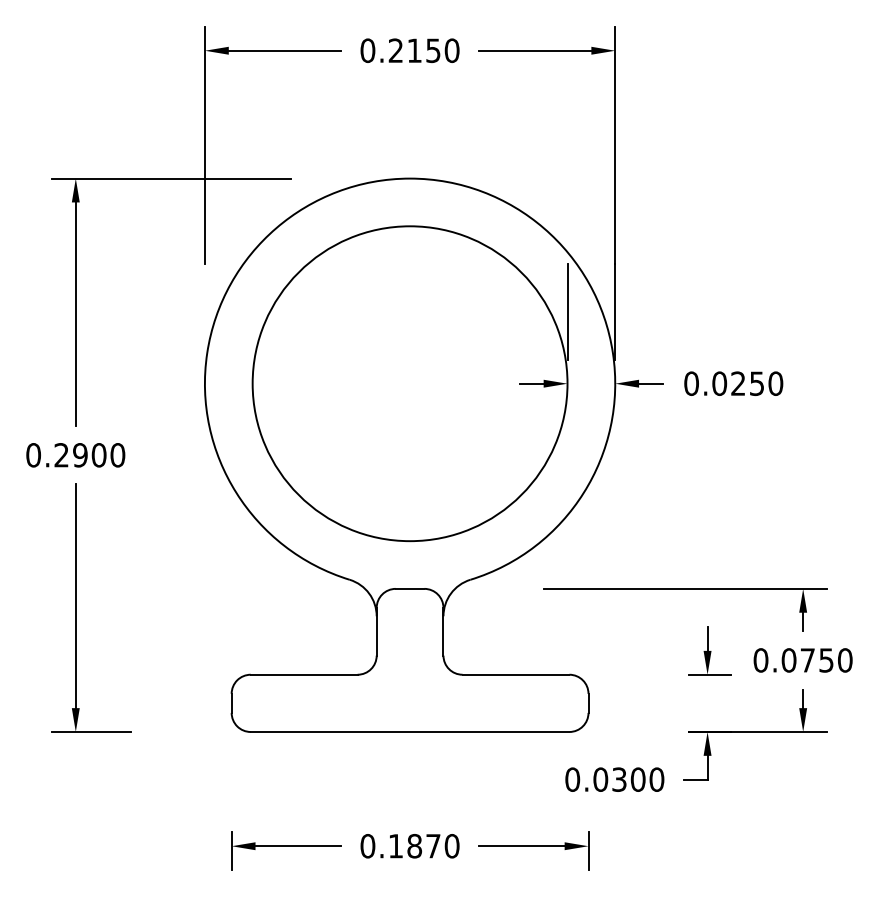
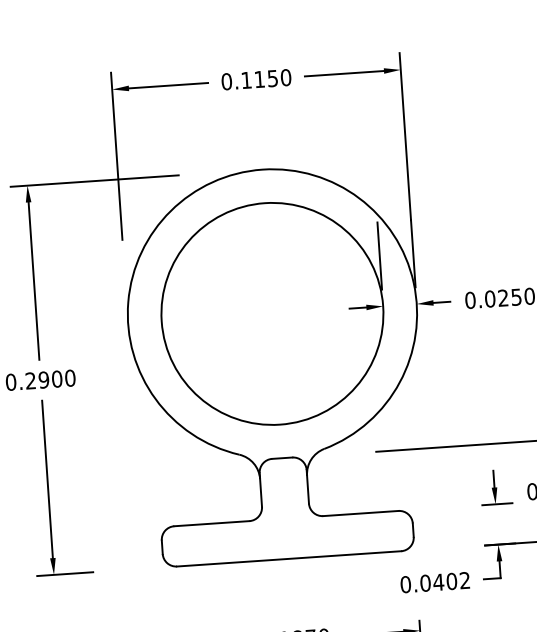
text: (395, 50) -> (246, 80), 0.2150 -> 0.1150
text: (637, 779) -> (451, 581), 0.0300 -> 0.0402

